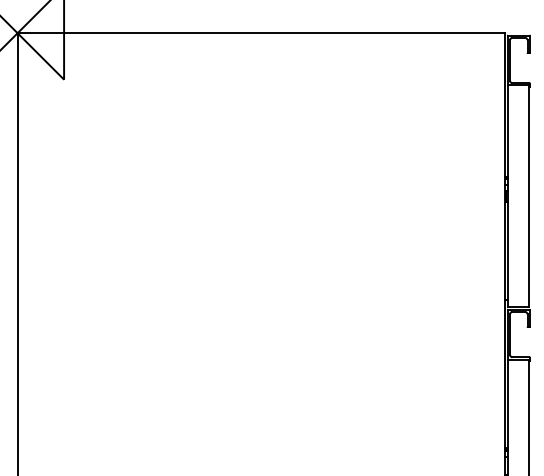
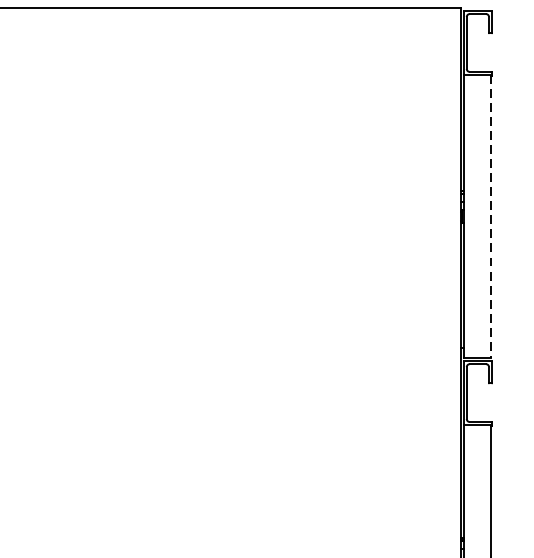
line: (528, 196) -> (490, 216), solid -> dashed

